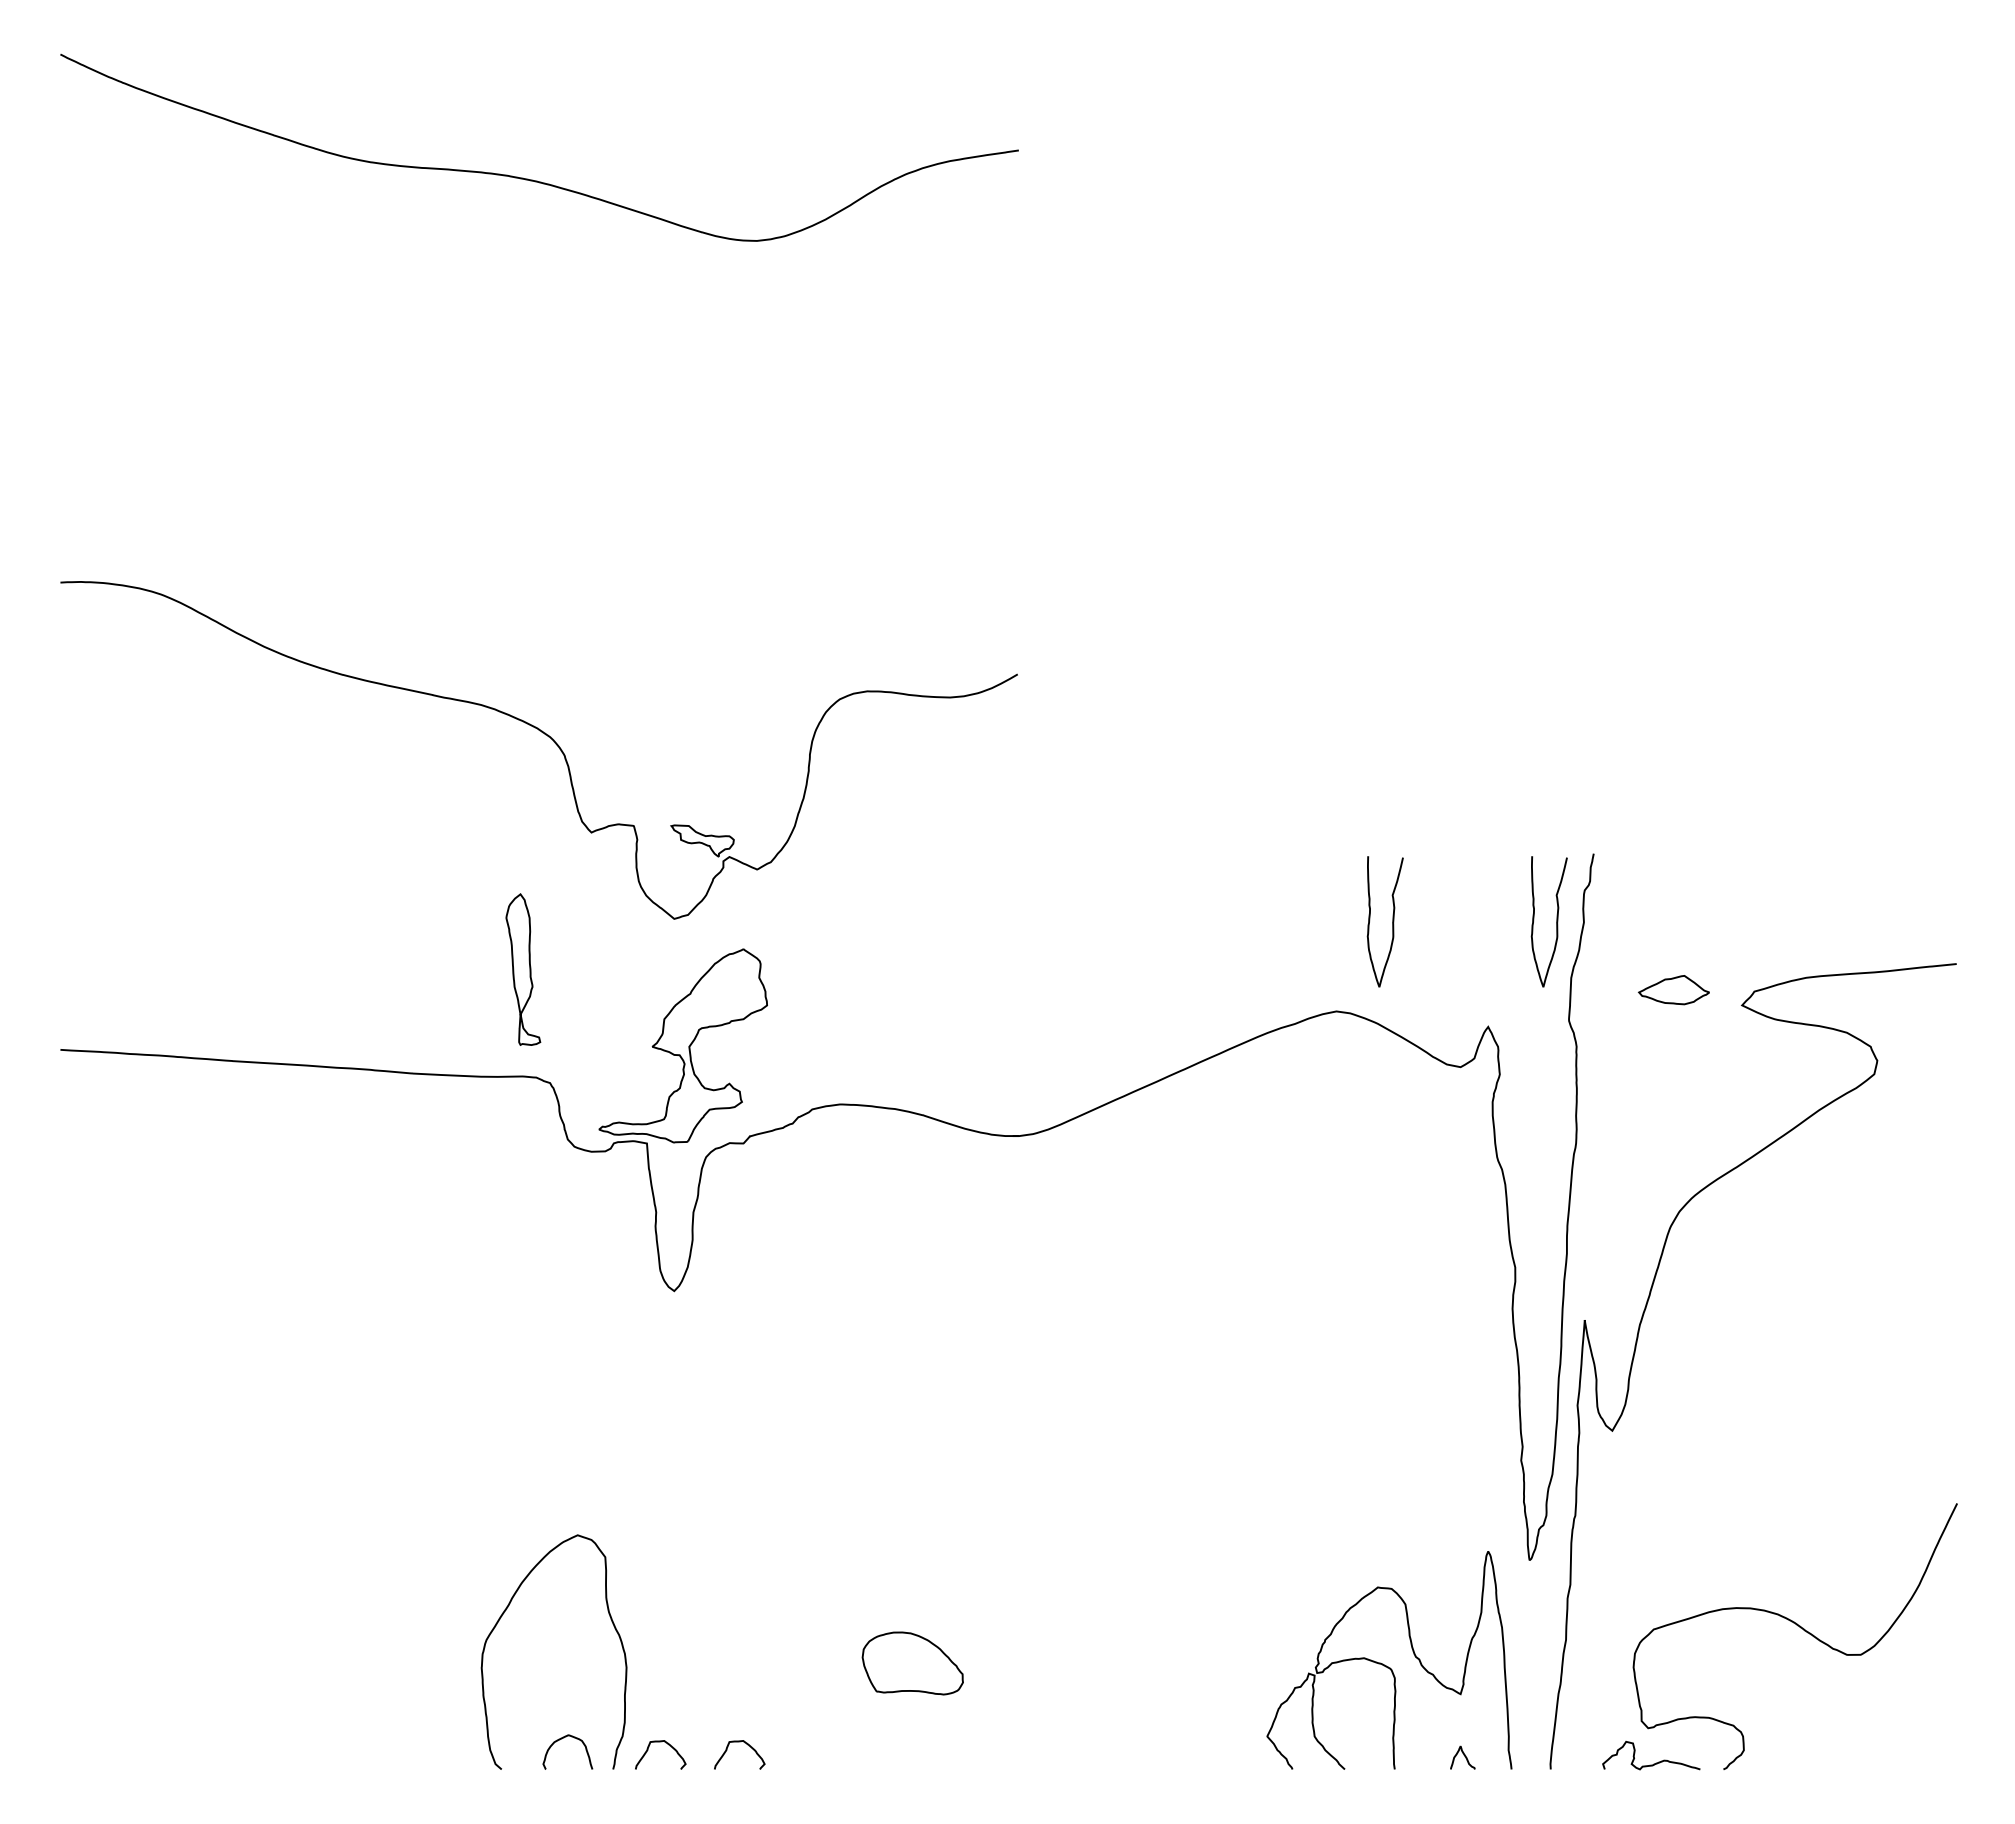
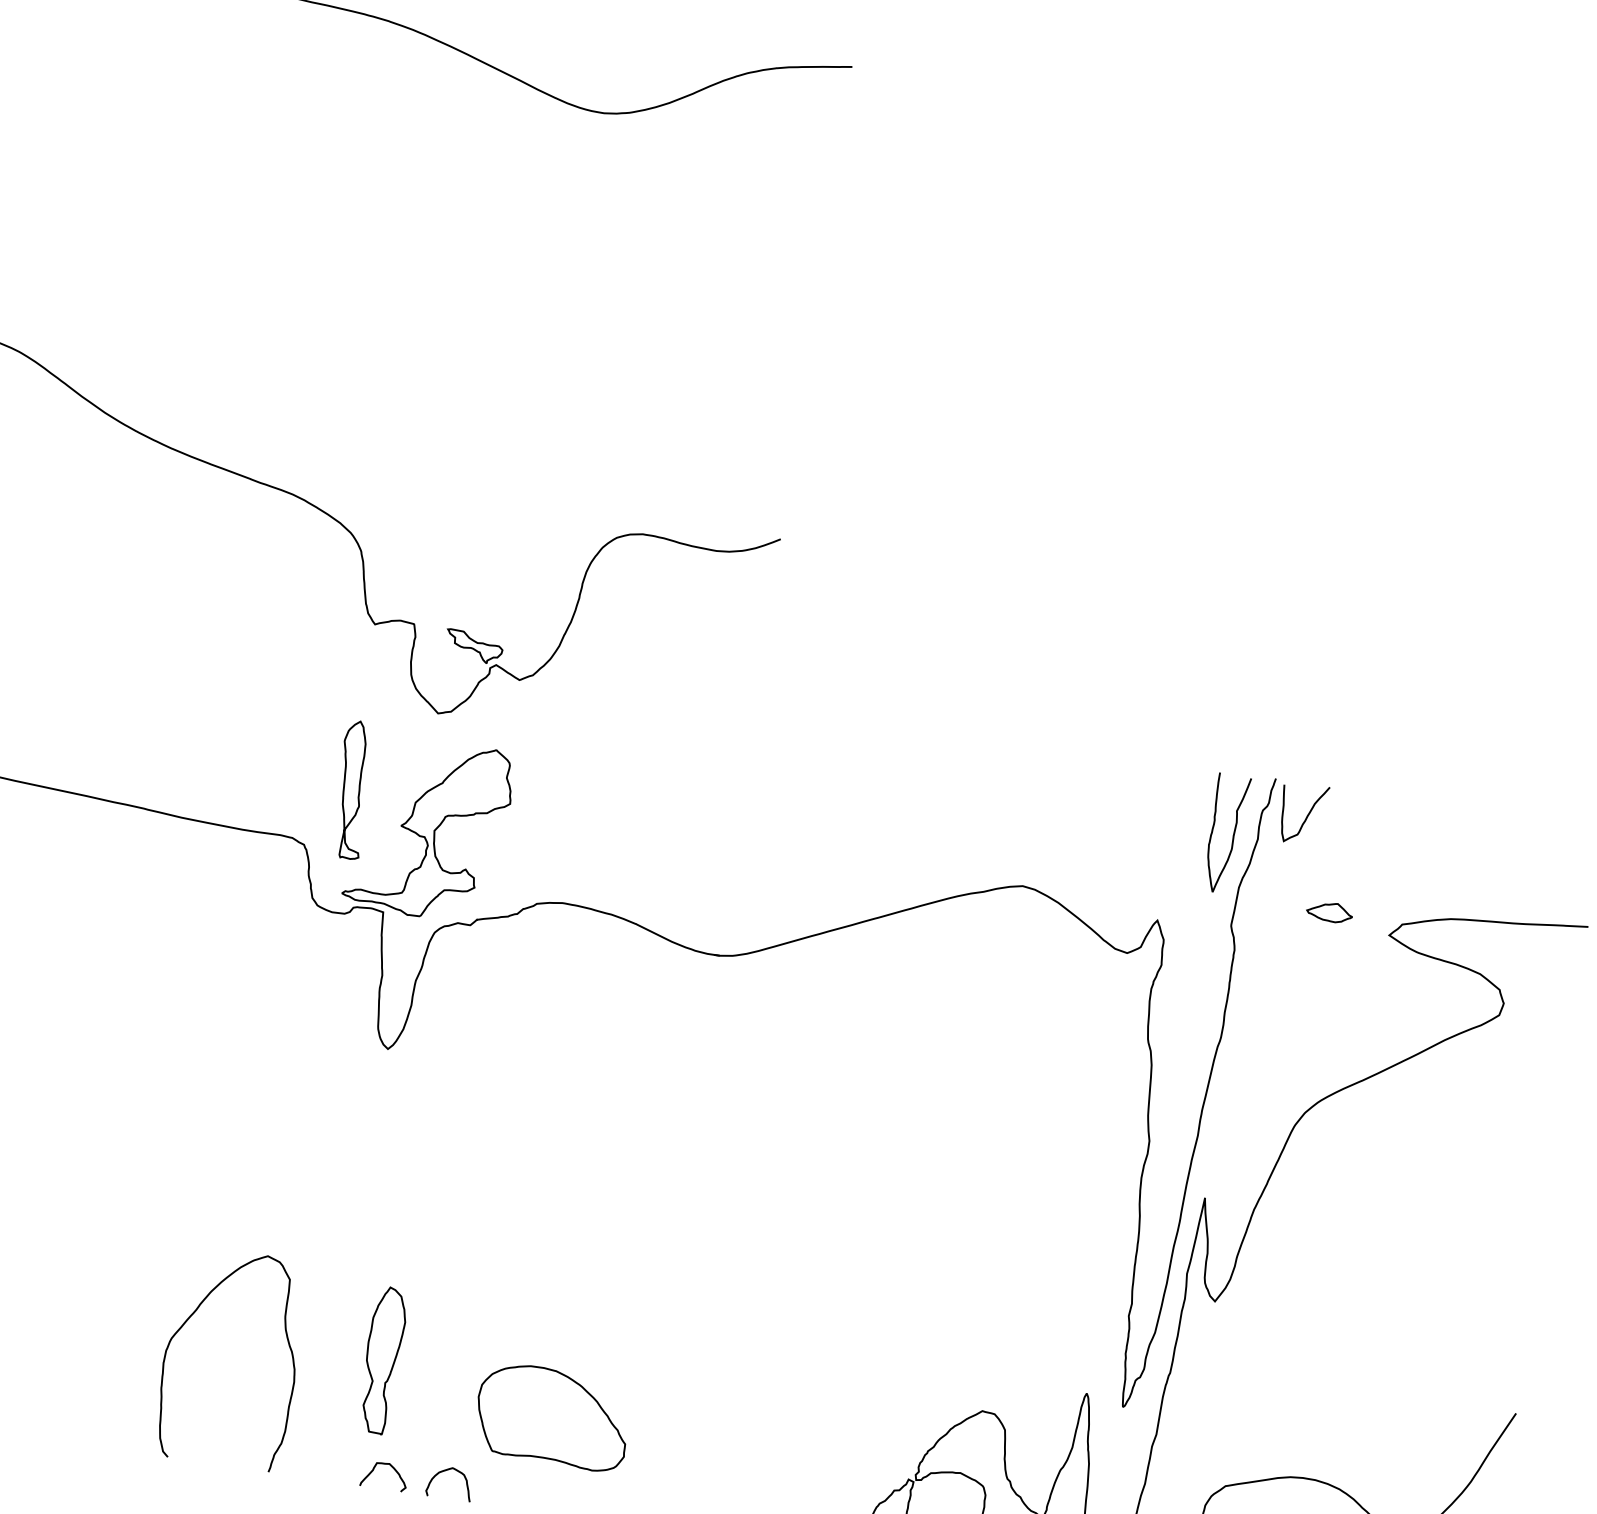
curve: (1632, 890) -> (1305, 816), added
curve: (1392, 921) -> (1085, 812), removed
part: (523, 969) -> (353, 789), moved
part: (1673, 989) -> (1329, 911), size x0.71
part: (718, 1629) -> (382, 1360), added
part: (912, 1663) -> (552, 1416), size x1.67
curve: (561, 1739) -> (445, 1471), moved
curve: (660, 1742) -> (314, 1454), removed

